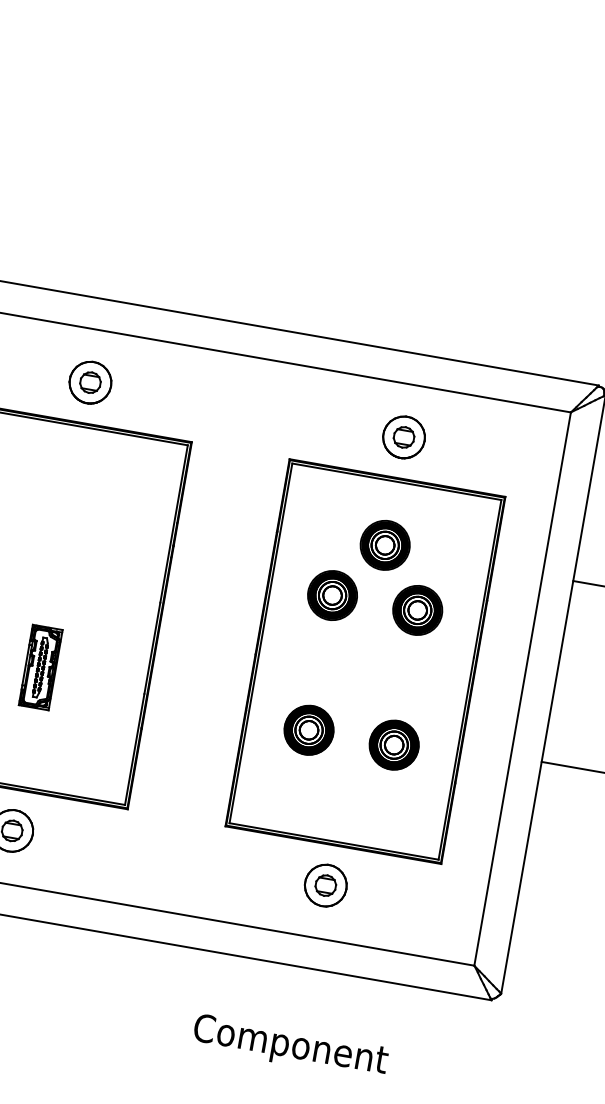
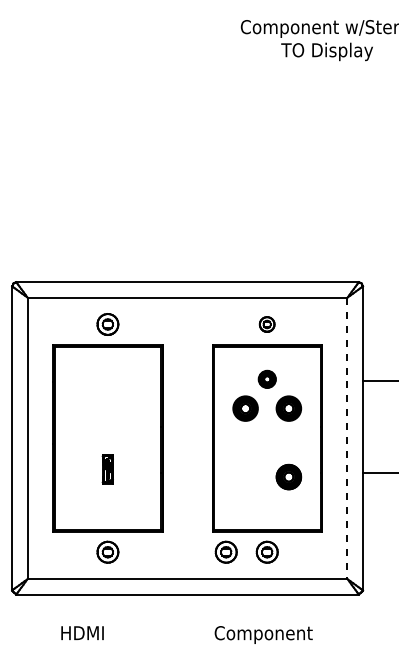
part: (402, 437) -> (266, 324), size x0.7
part: (385, 545) -> (267, 379), size x0.7
part: (39, 667) -> (107, 469), size x0.7
line: (522, 689) -> (347, 438), solid -> dashed
part: (309, 729) -> (245, 476), removed
part: (243, 869) -> (225, 551), added

